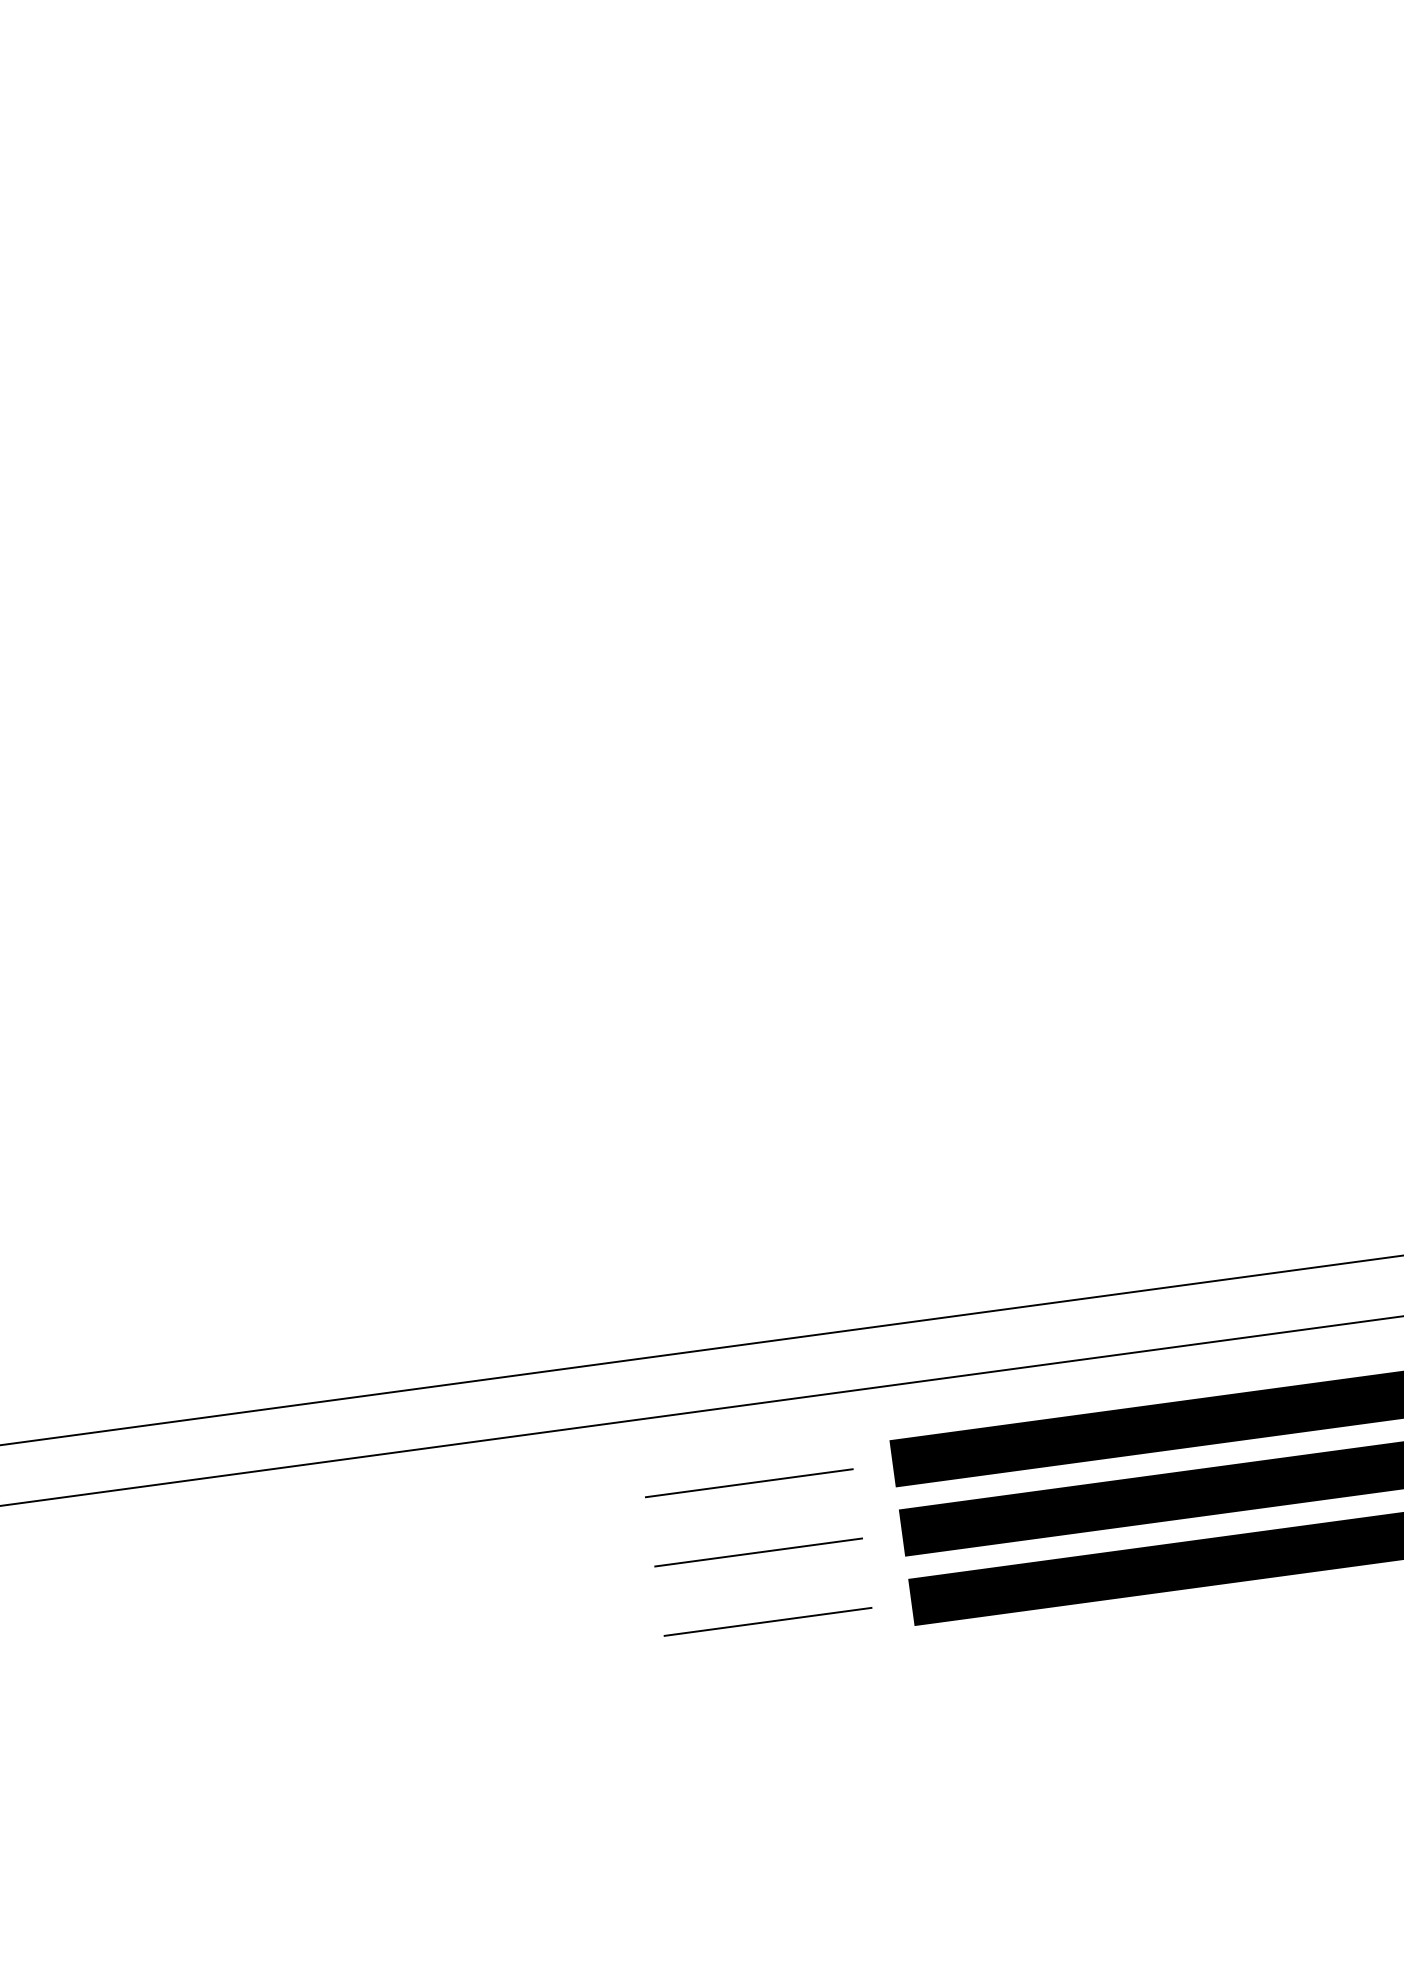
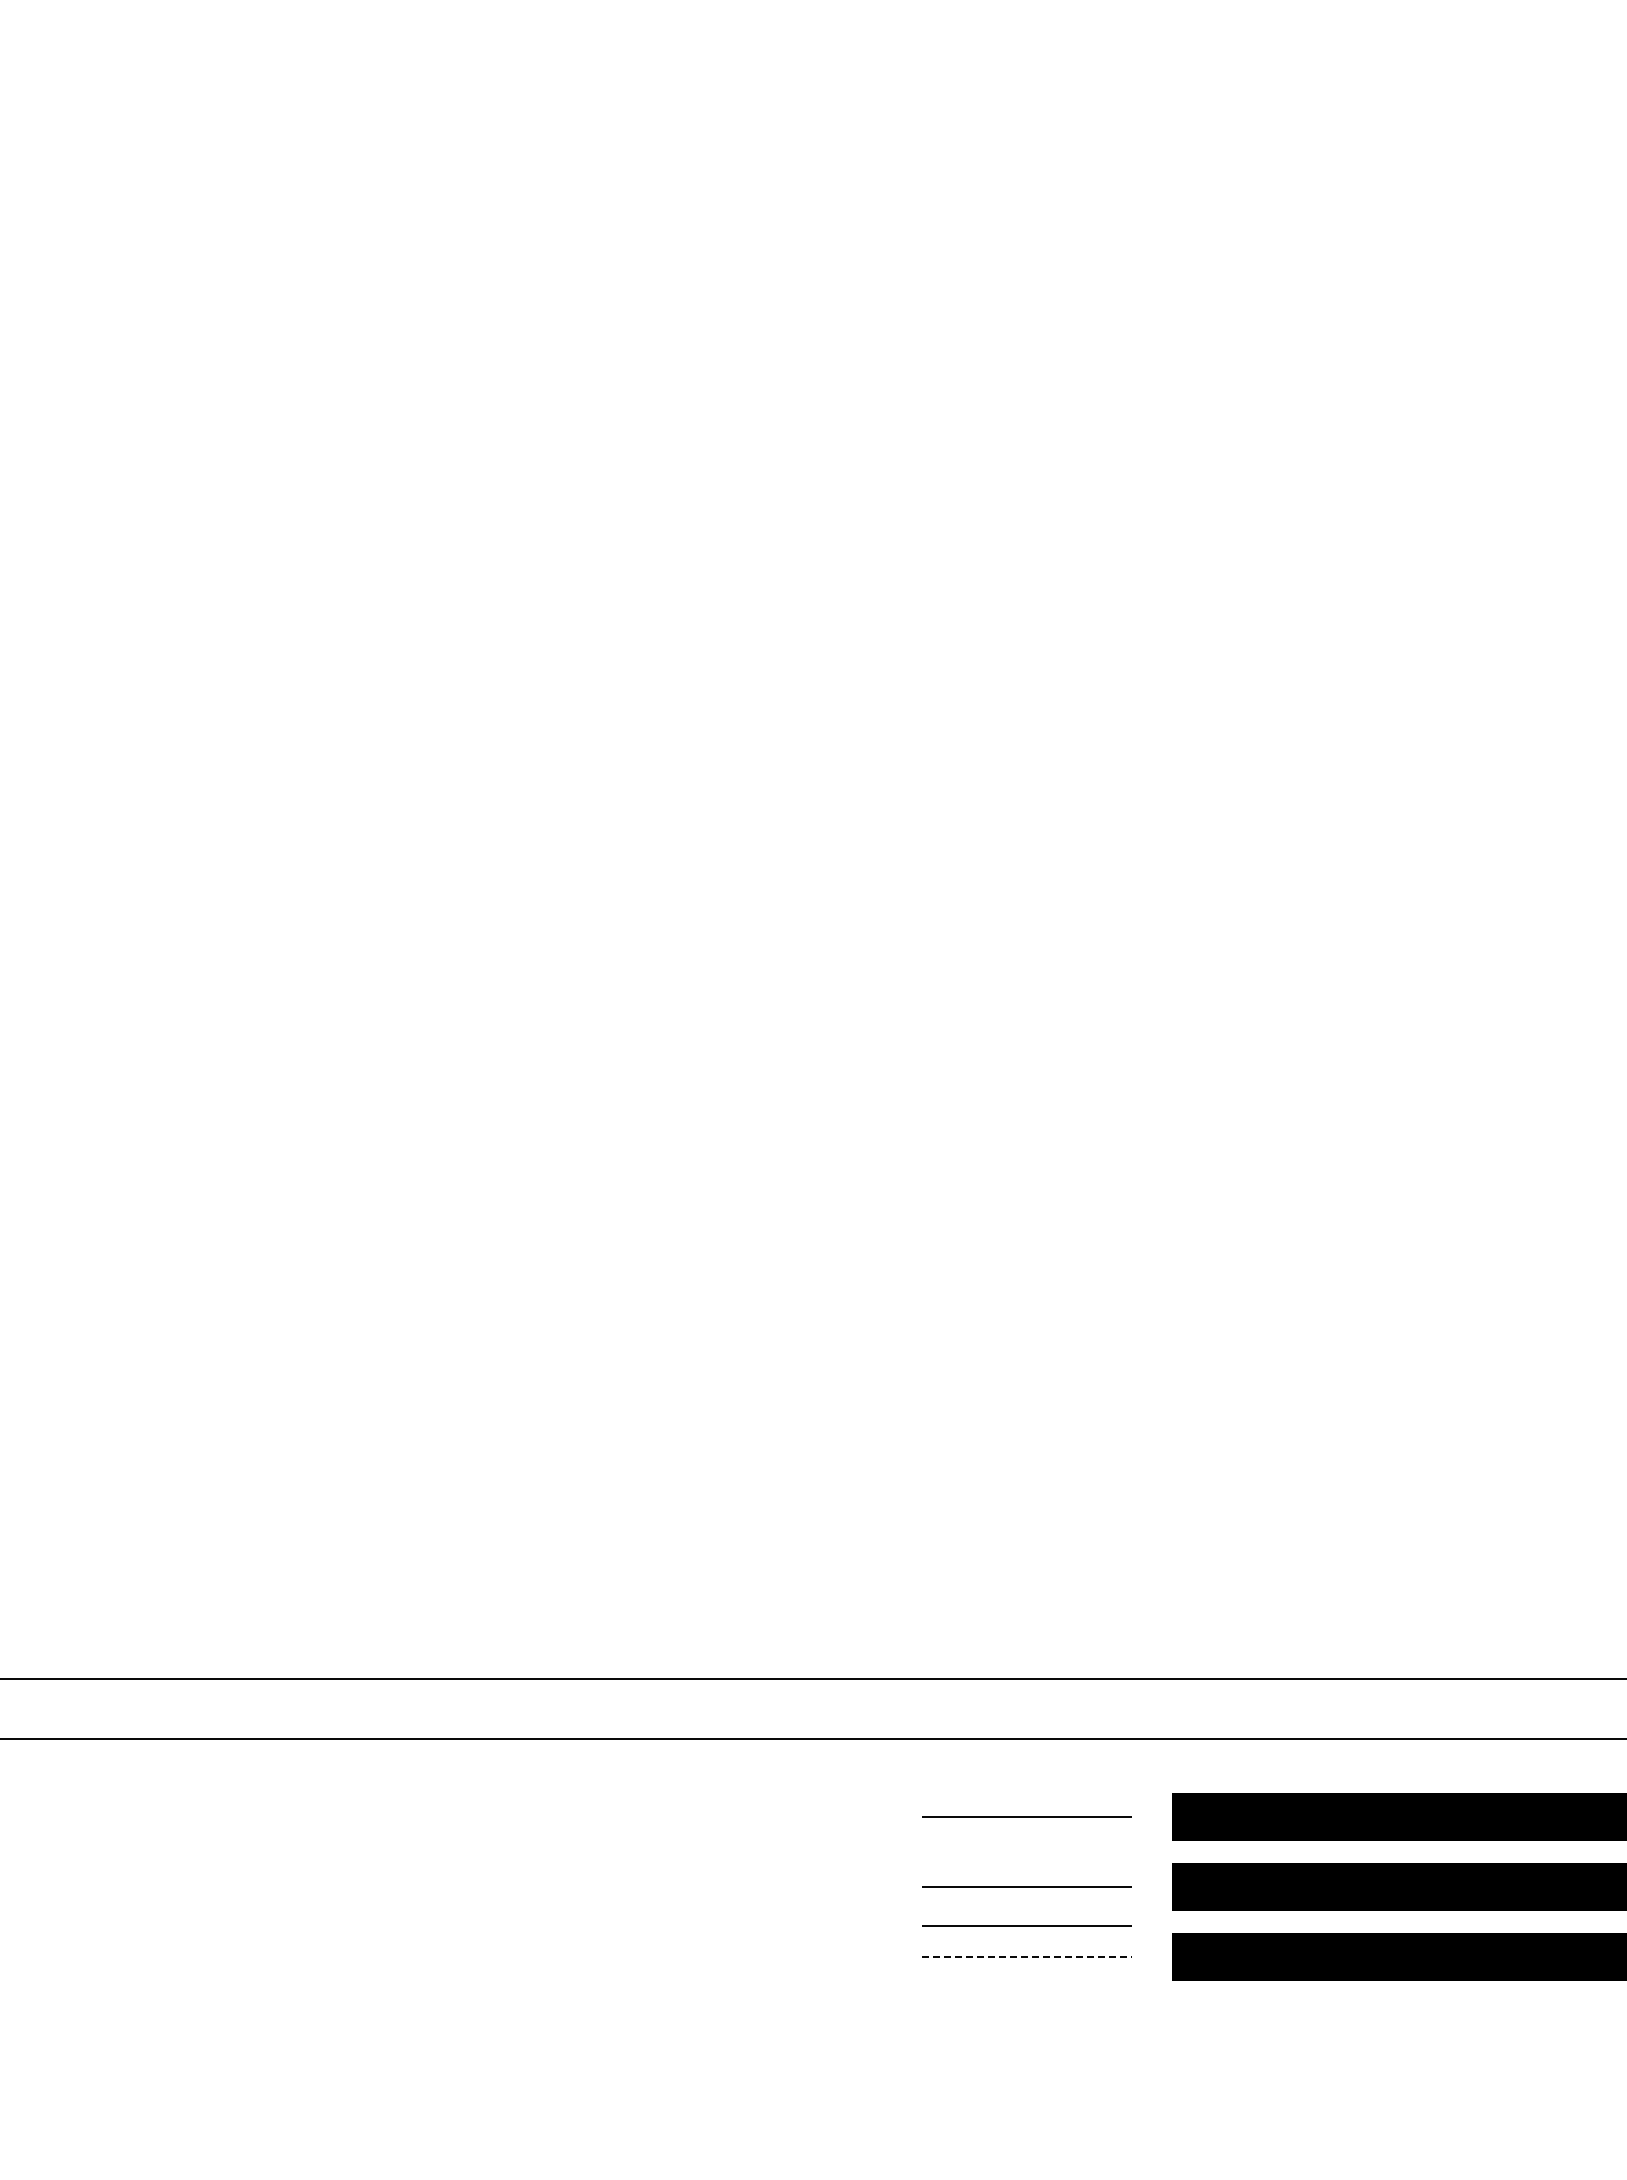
line: (763, 1590) -> (1026, 1925), added
line: (768, 1621) -> (1027, 1956), solid -> dashed

